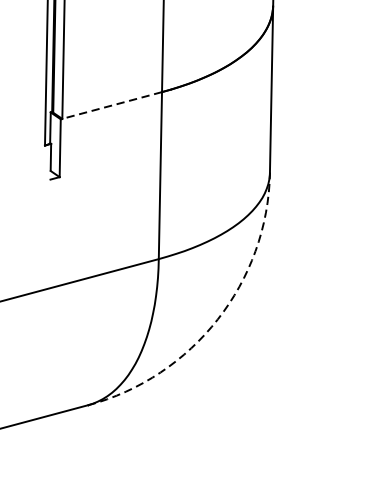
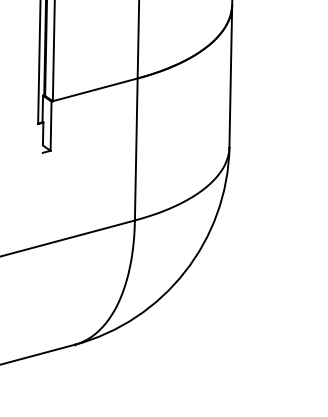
line: (111, 106) -> (94, 90), dashed -> solid
arc: (218, 319) -> (185, 271), dashed -> solid

